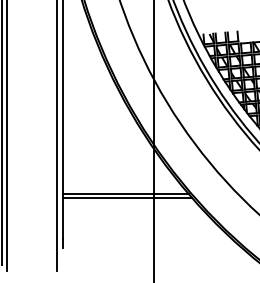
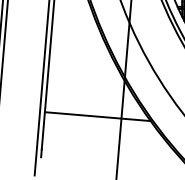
line: (127, 198) -> (98, 120), removed

